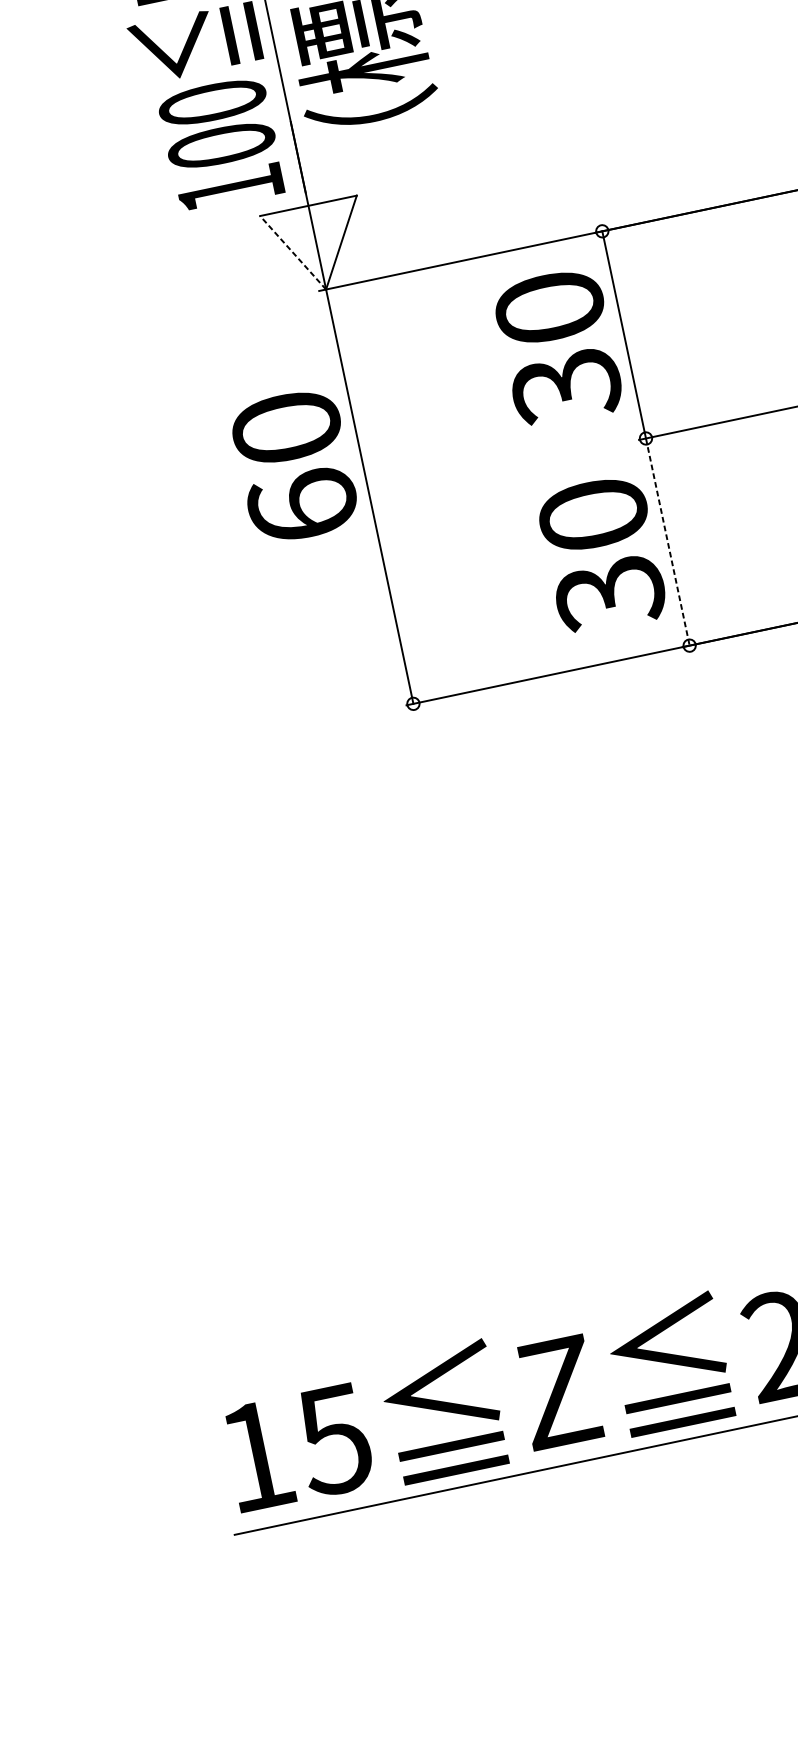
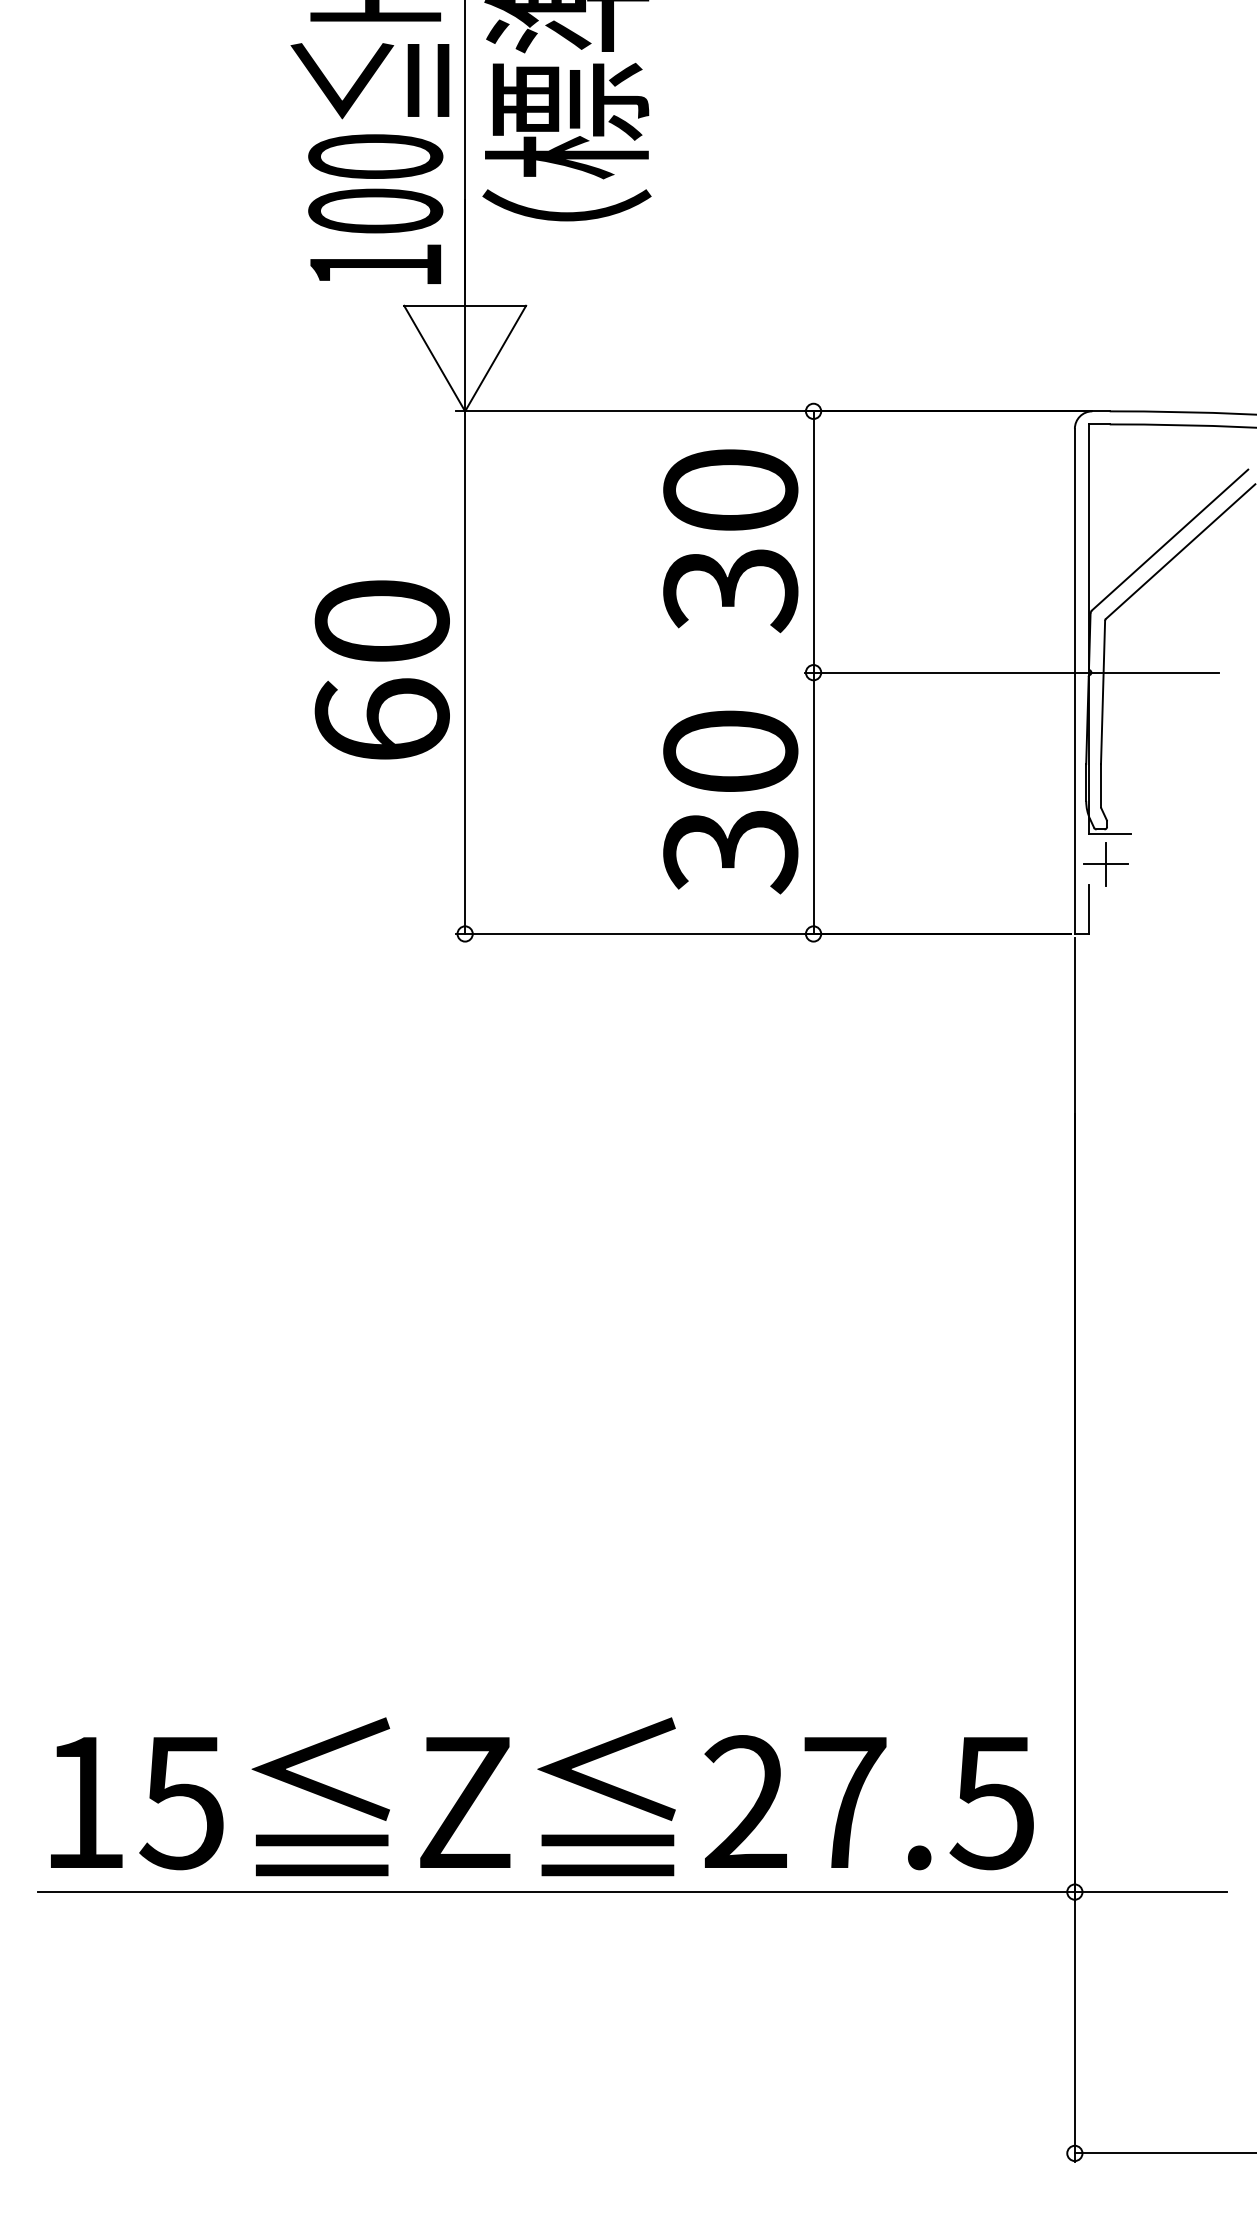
line: (292, 252) -> (434, 358), dashed -> solid
text: (294, 466) -> (381, 669), moved
line: (667, 542) -> (813, 803), dashed -> solid

